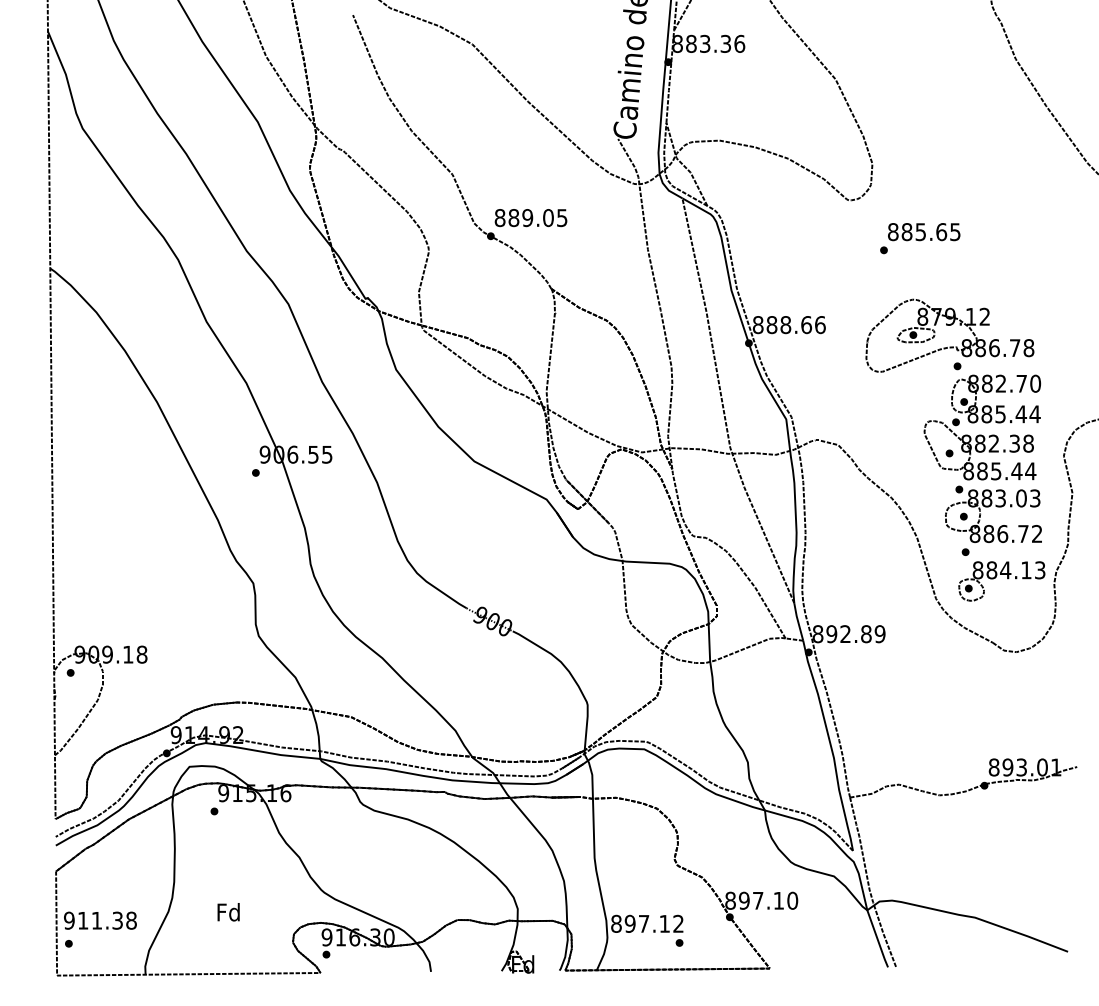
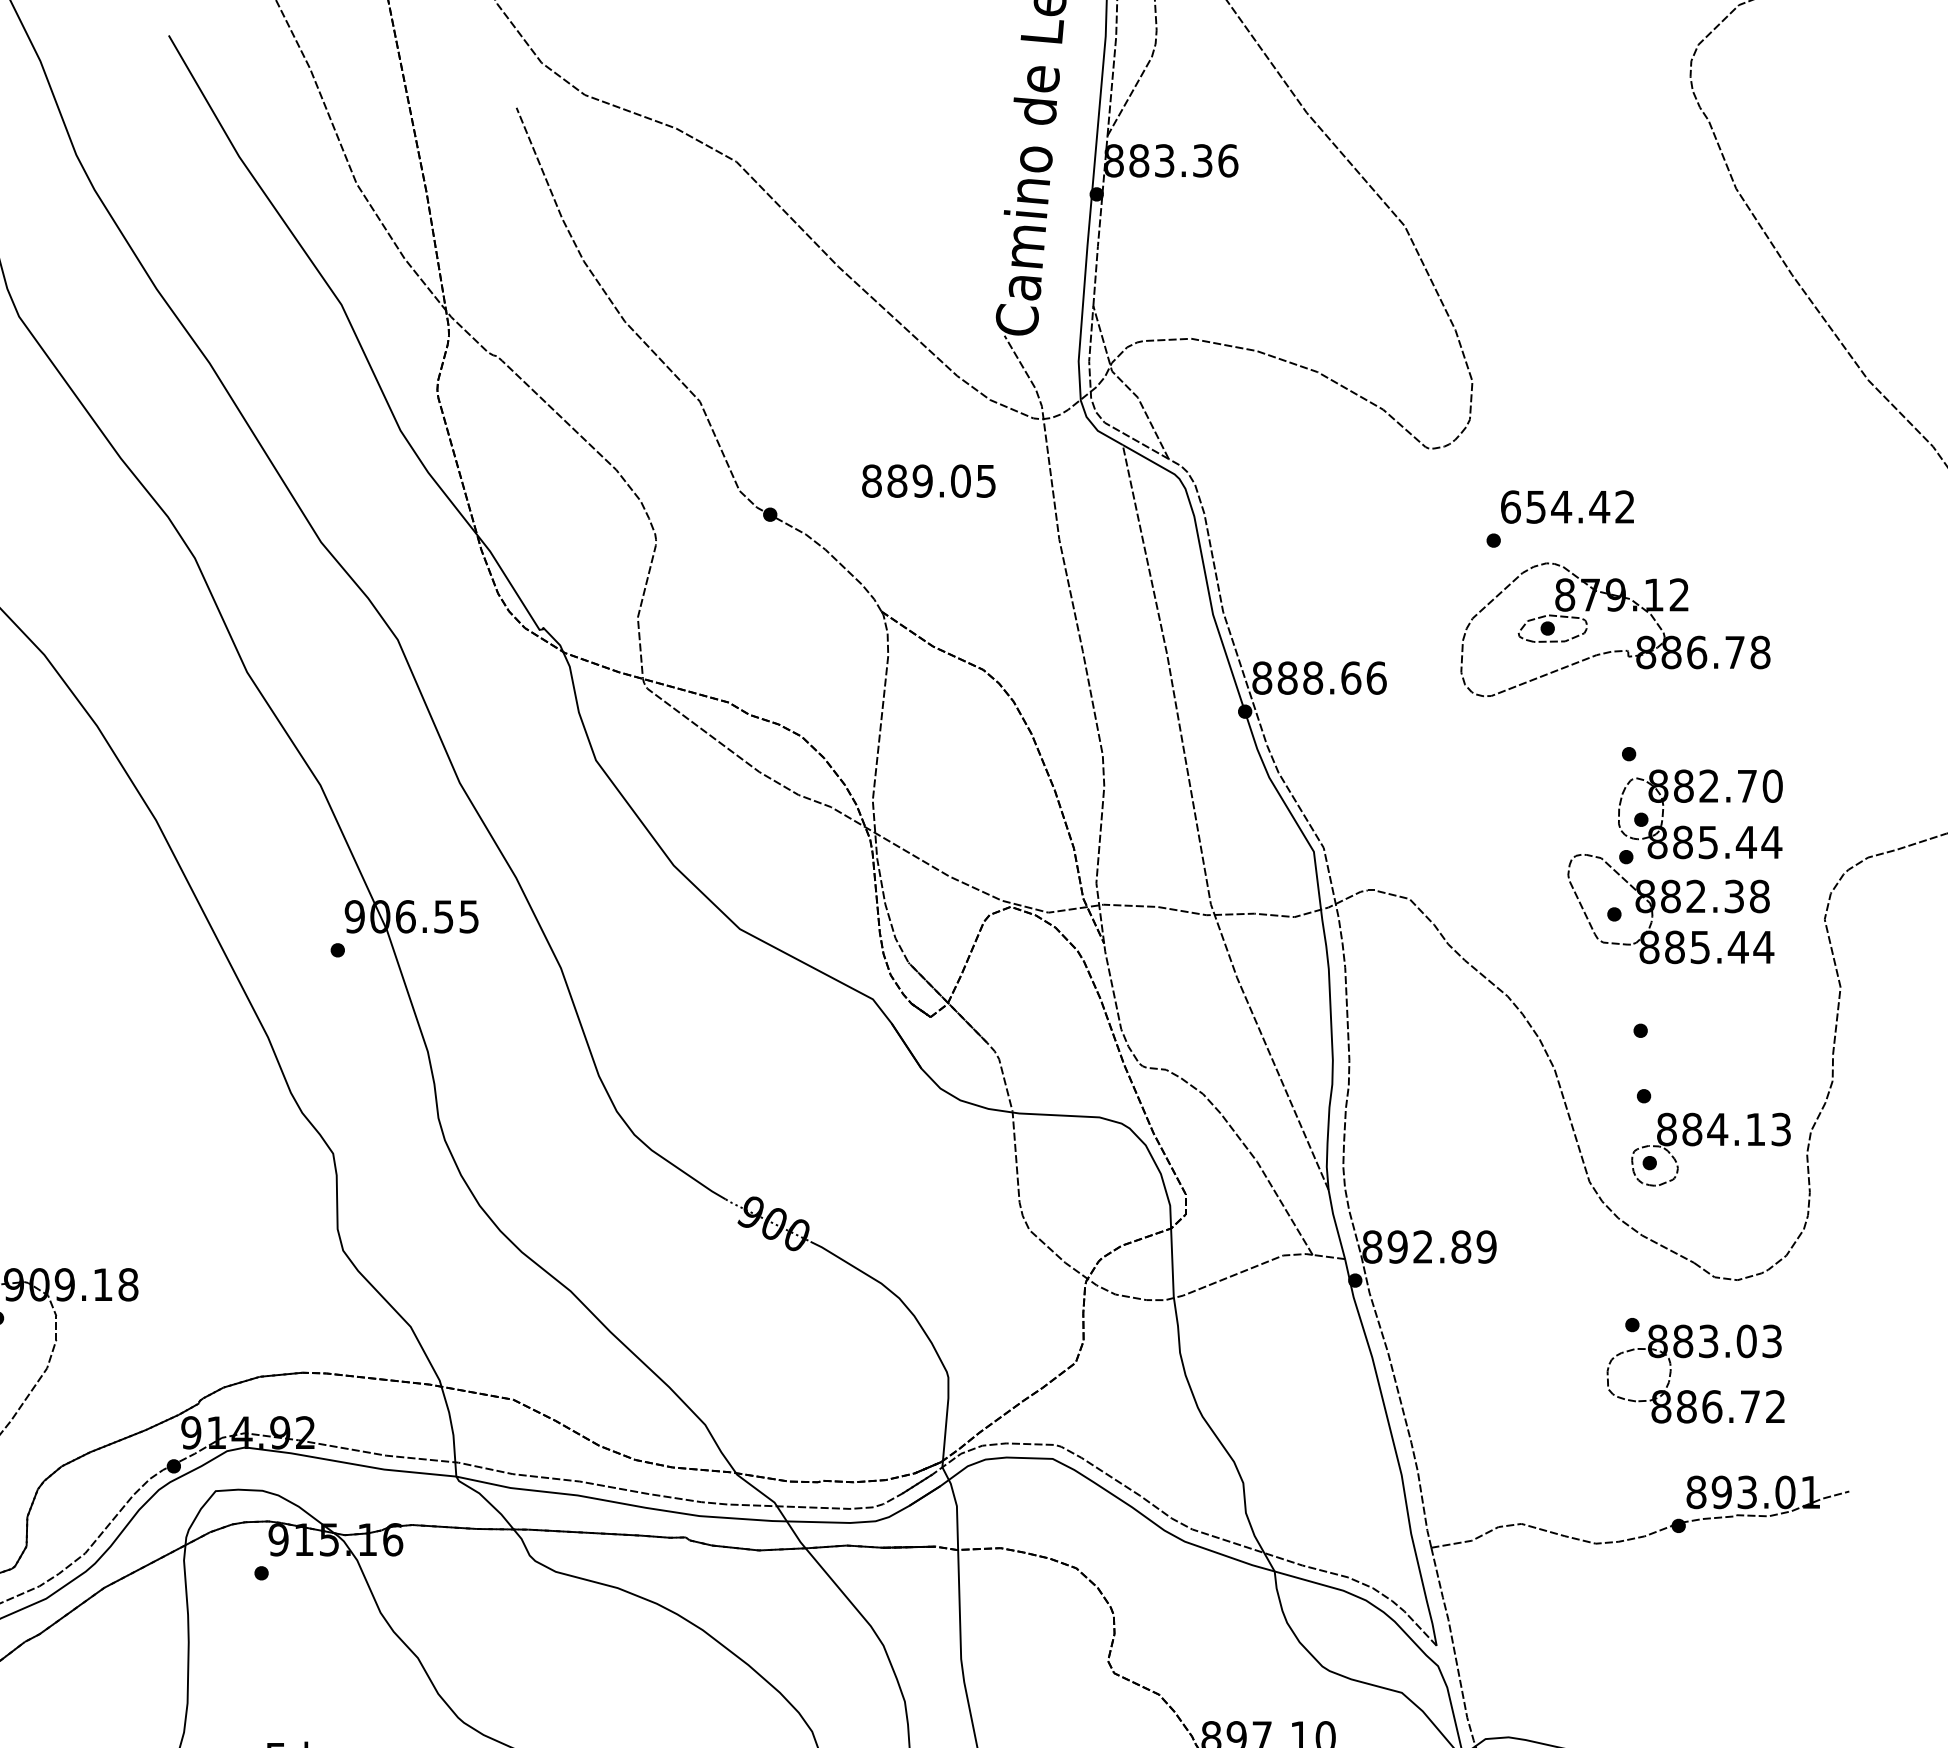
text: (530, 218) -> (927, 482), moved
text: (924, 232) -> (1568, 507), 885.65 -> 654.42
part: (949, 325) -> (1614, 610), moved
part: (997, 507) -> (1702, 1358), moved

